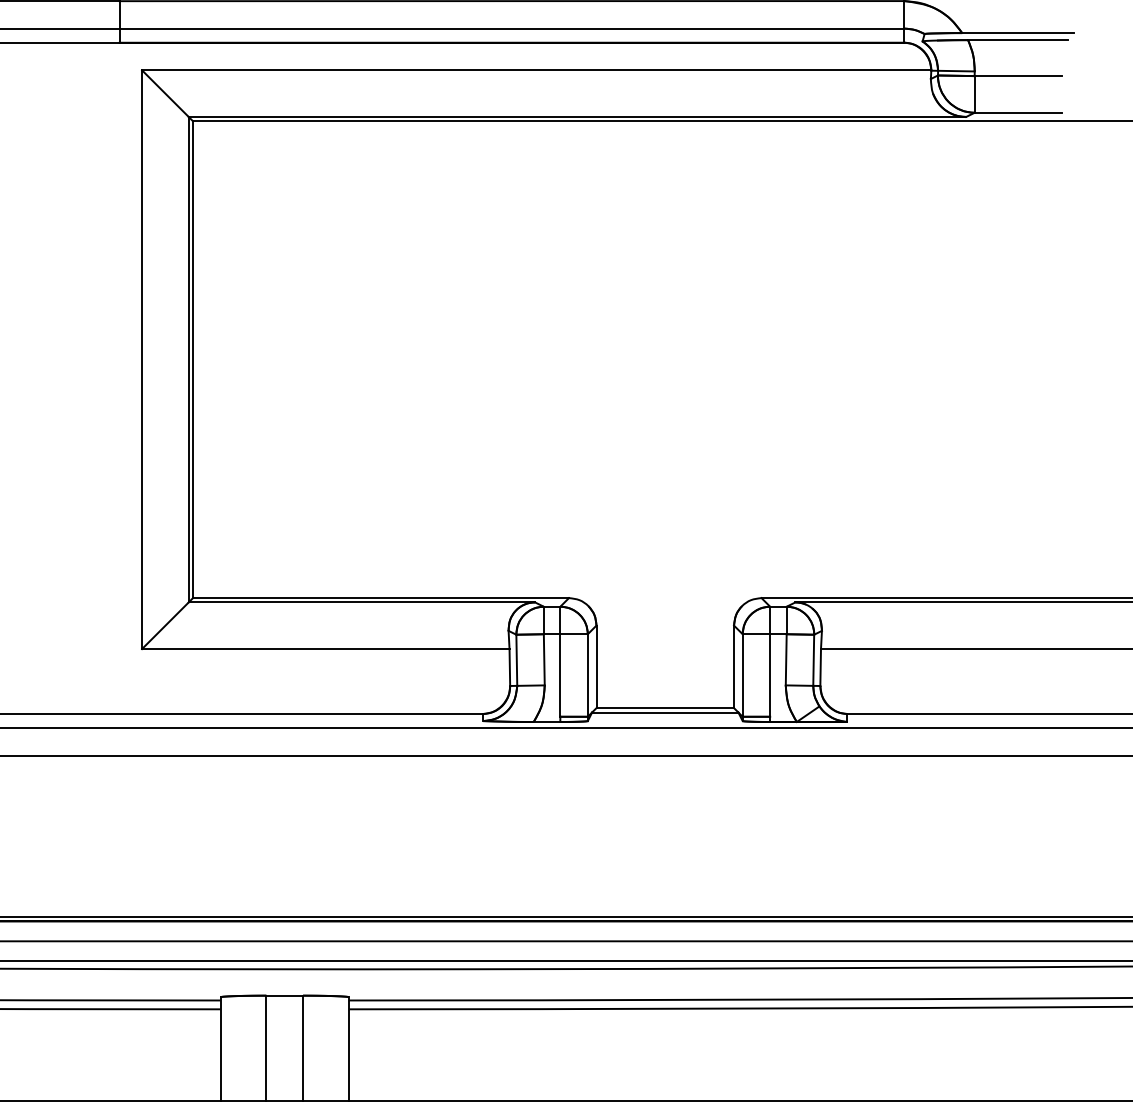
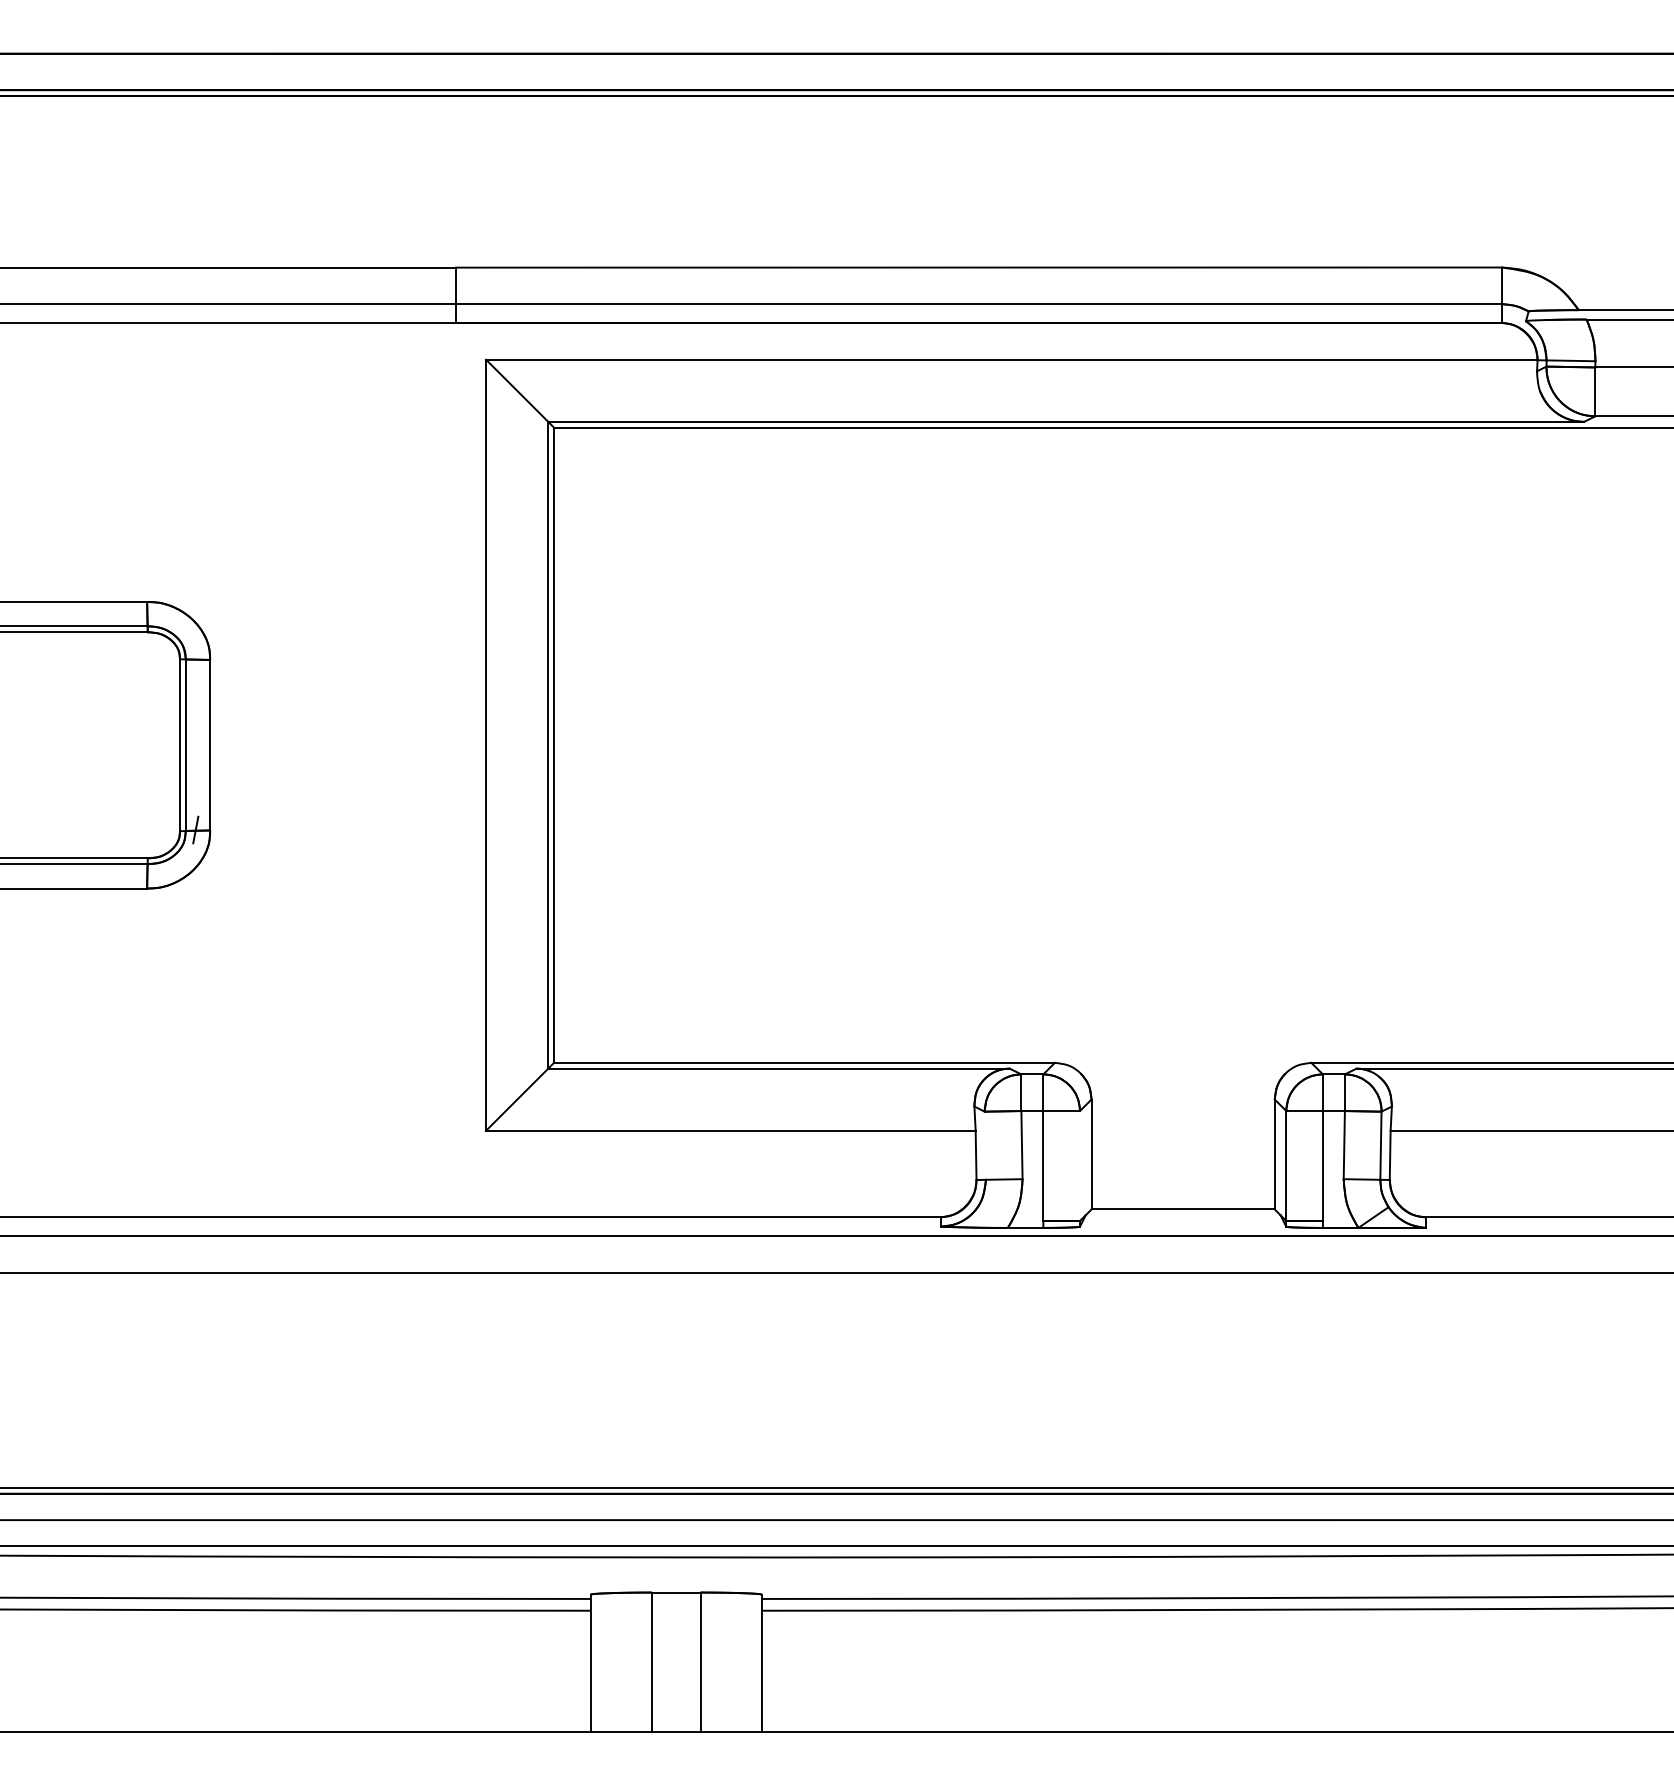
line: (516, 660) -> (984, 1145), removed
line: (587, 675) -> (1079, 1166), removed
line: (664, 712) -> (1182, 1215), removed

